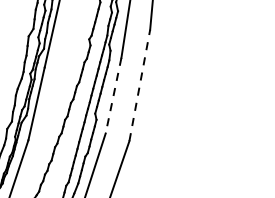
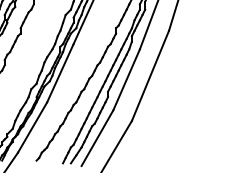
line: (139, 85) -> (150, 75), dashed -> solid
line: (113, 96) -> (126, 80), dashed -> solid

